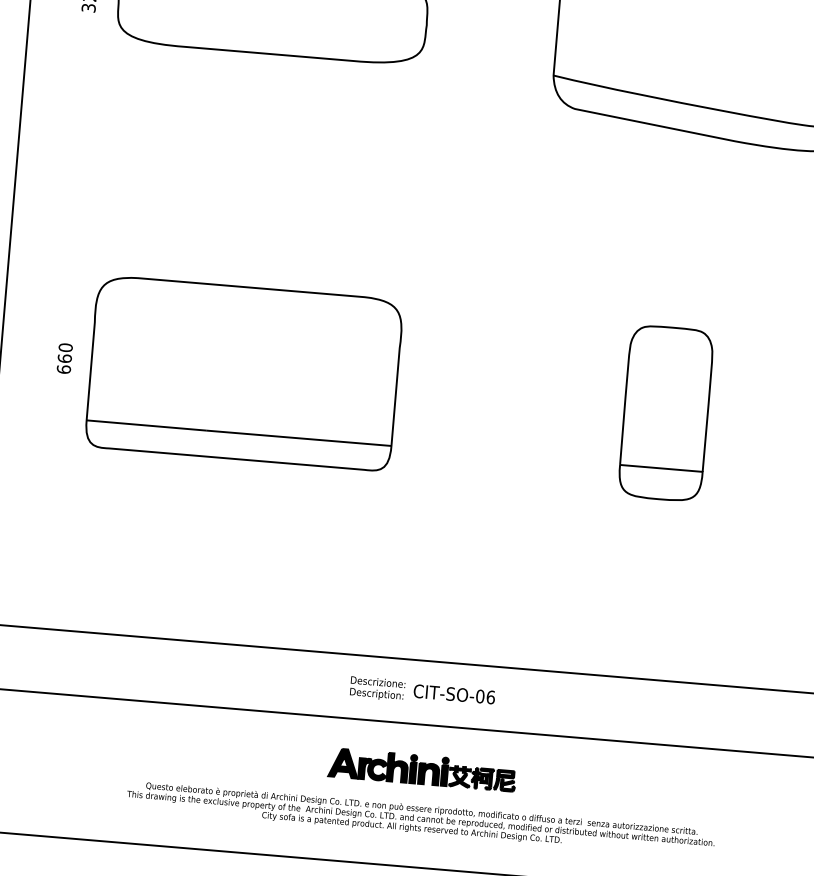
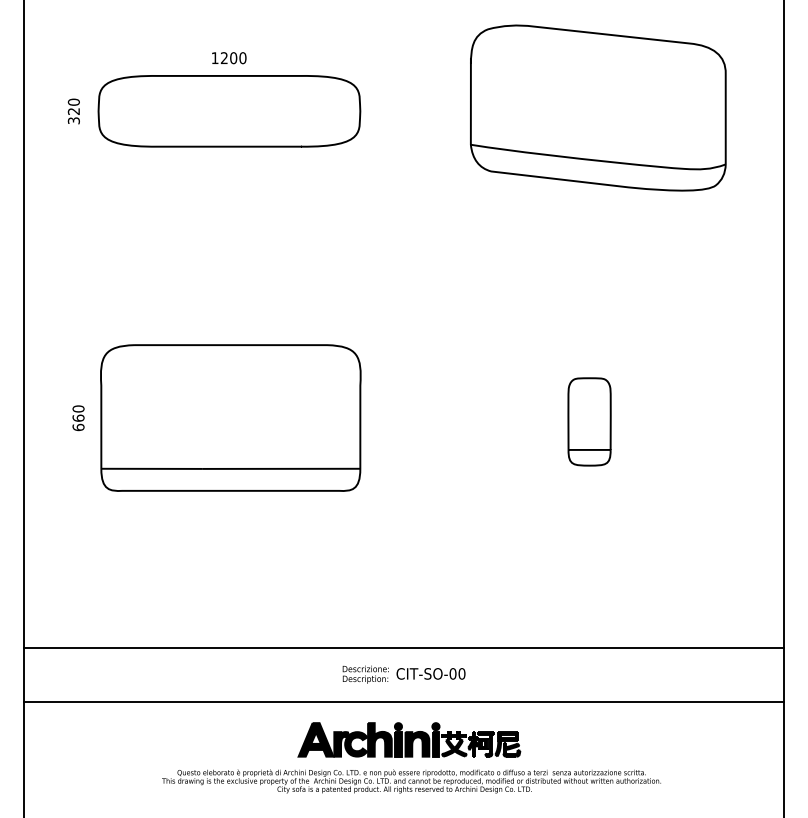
part: (665, 412) -> (589, 421), size x0.6
text: (490, 696) -> (461, 673), CIT-SO-06 -> CIT-SO-00
part: (422, 769) -> (409, 739), size x1.4

